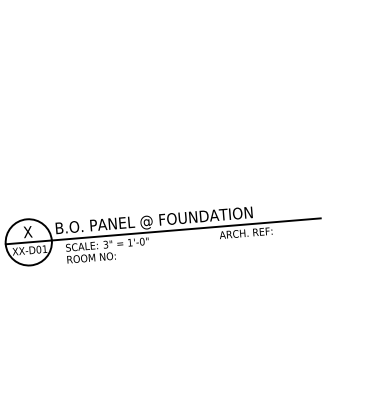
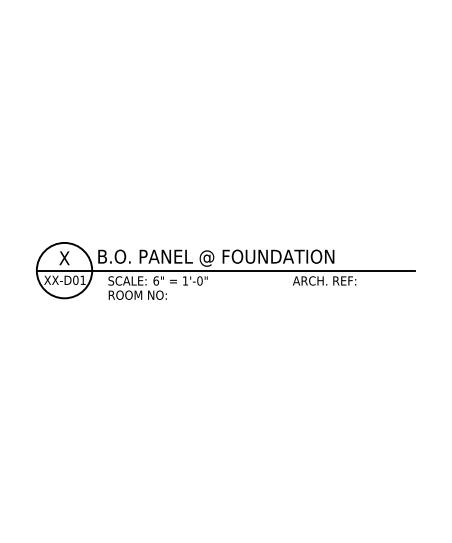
text: (106, 244) -> (156, 280), 3" -> 6"

